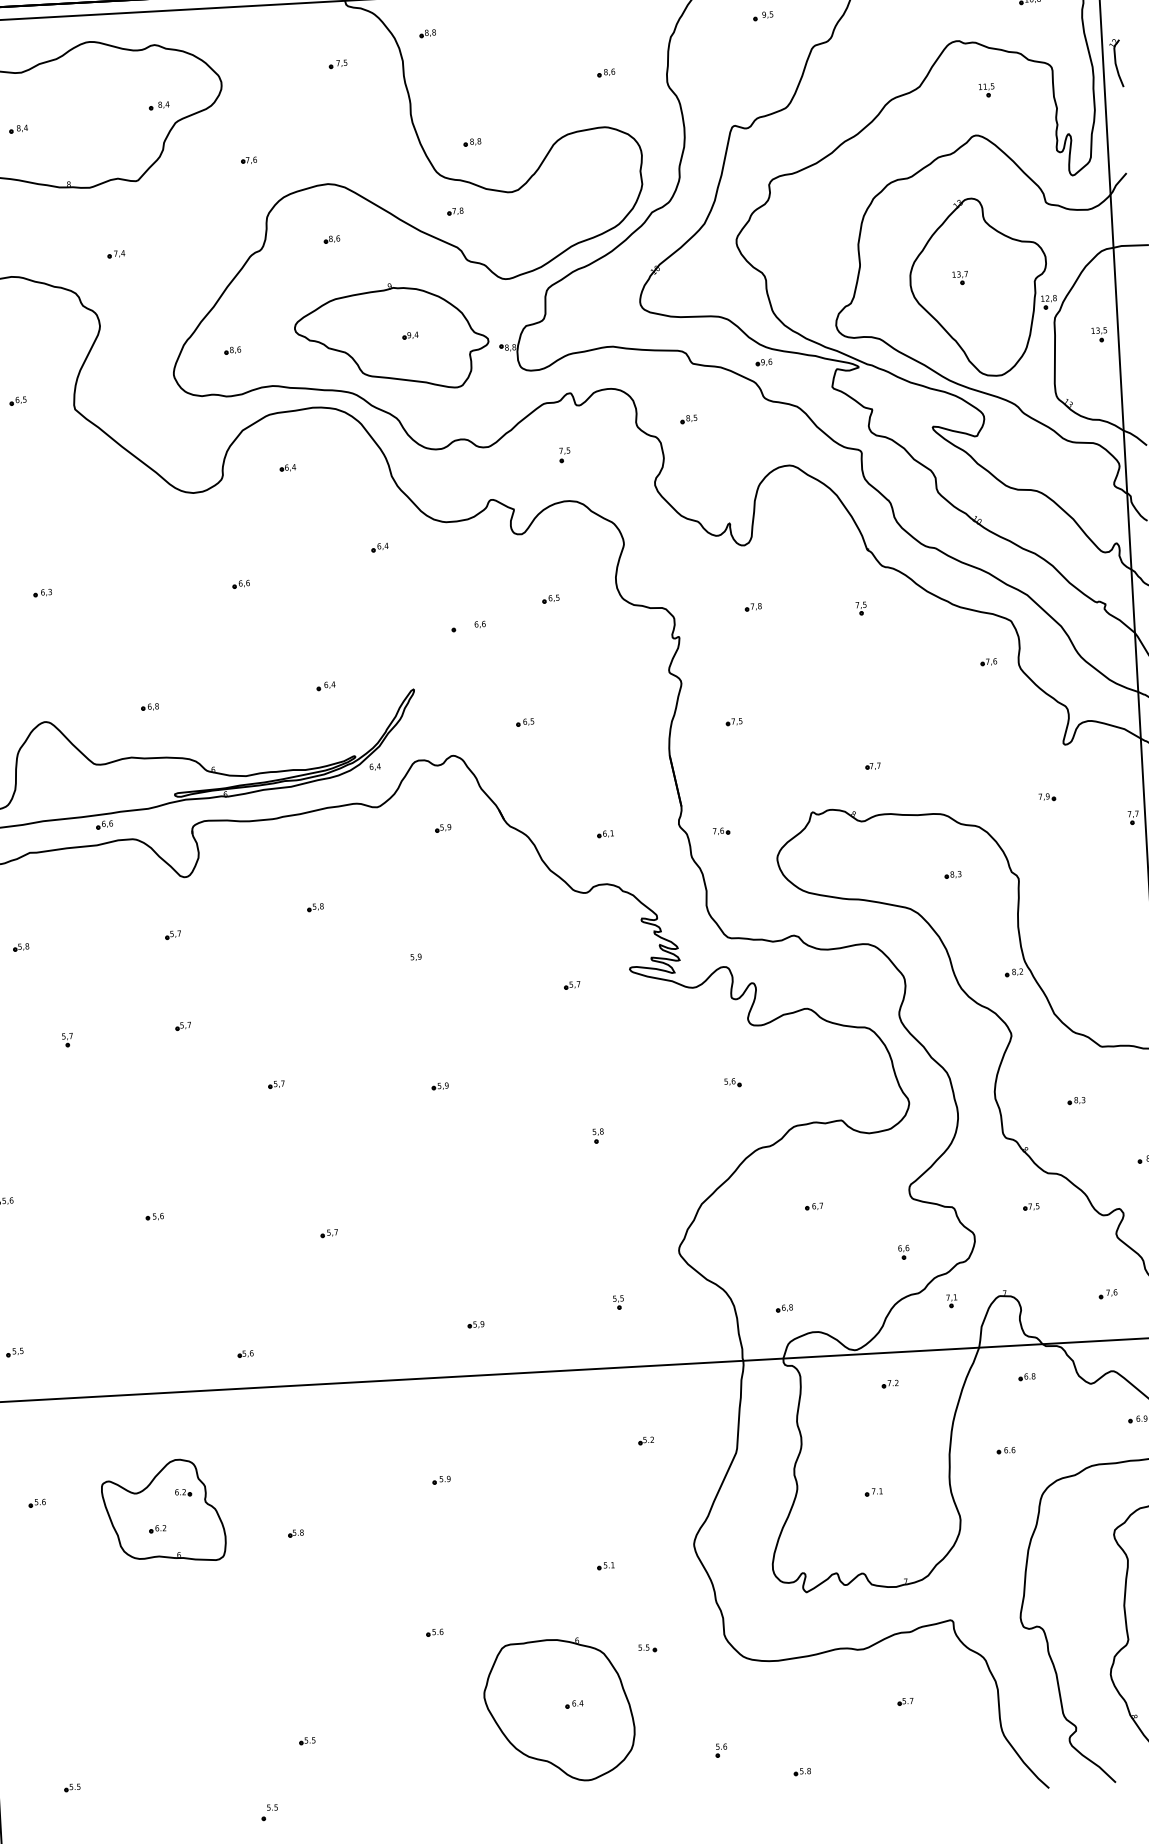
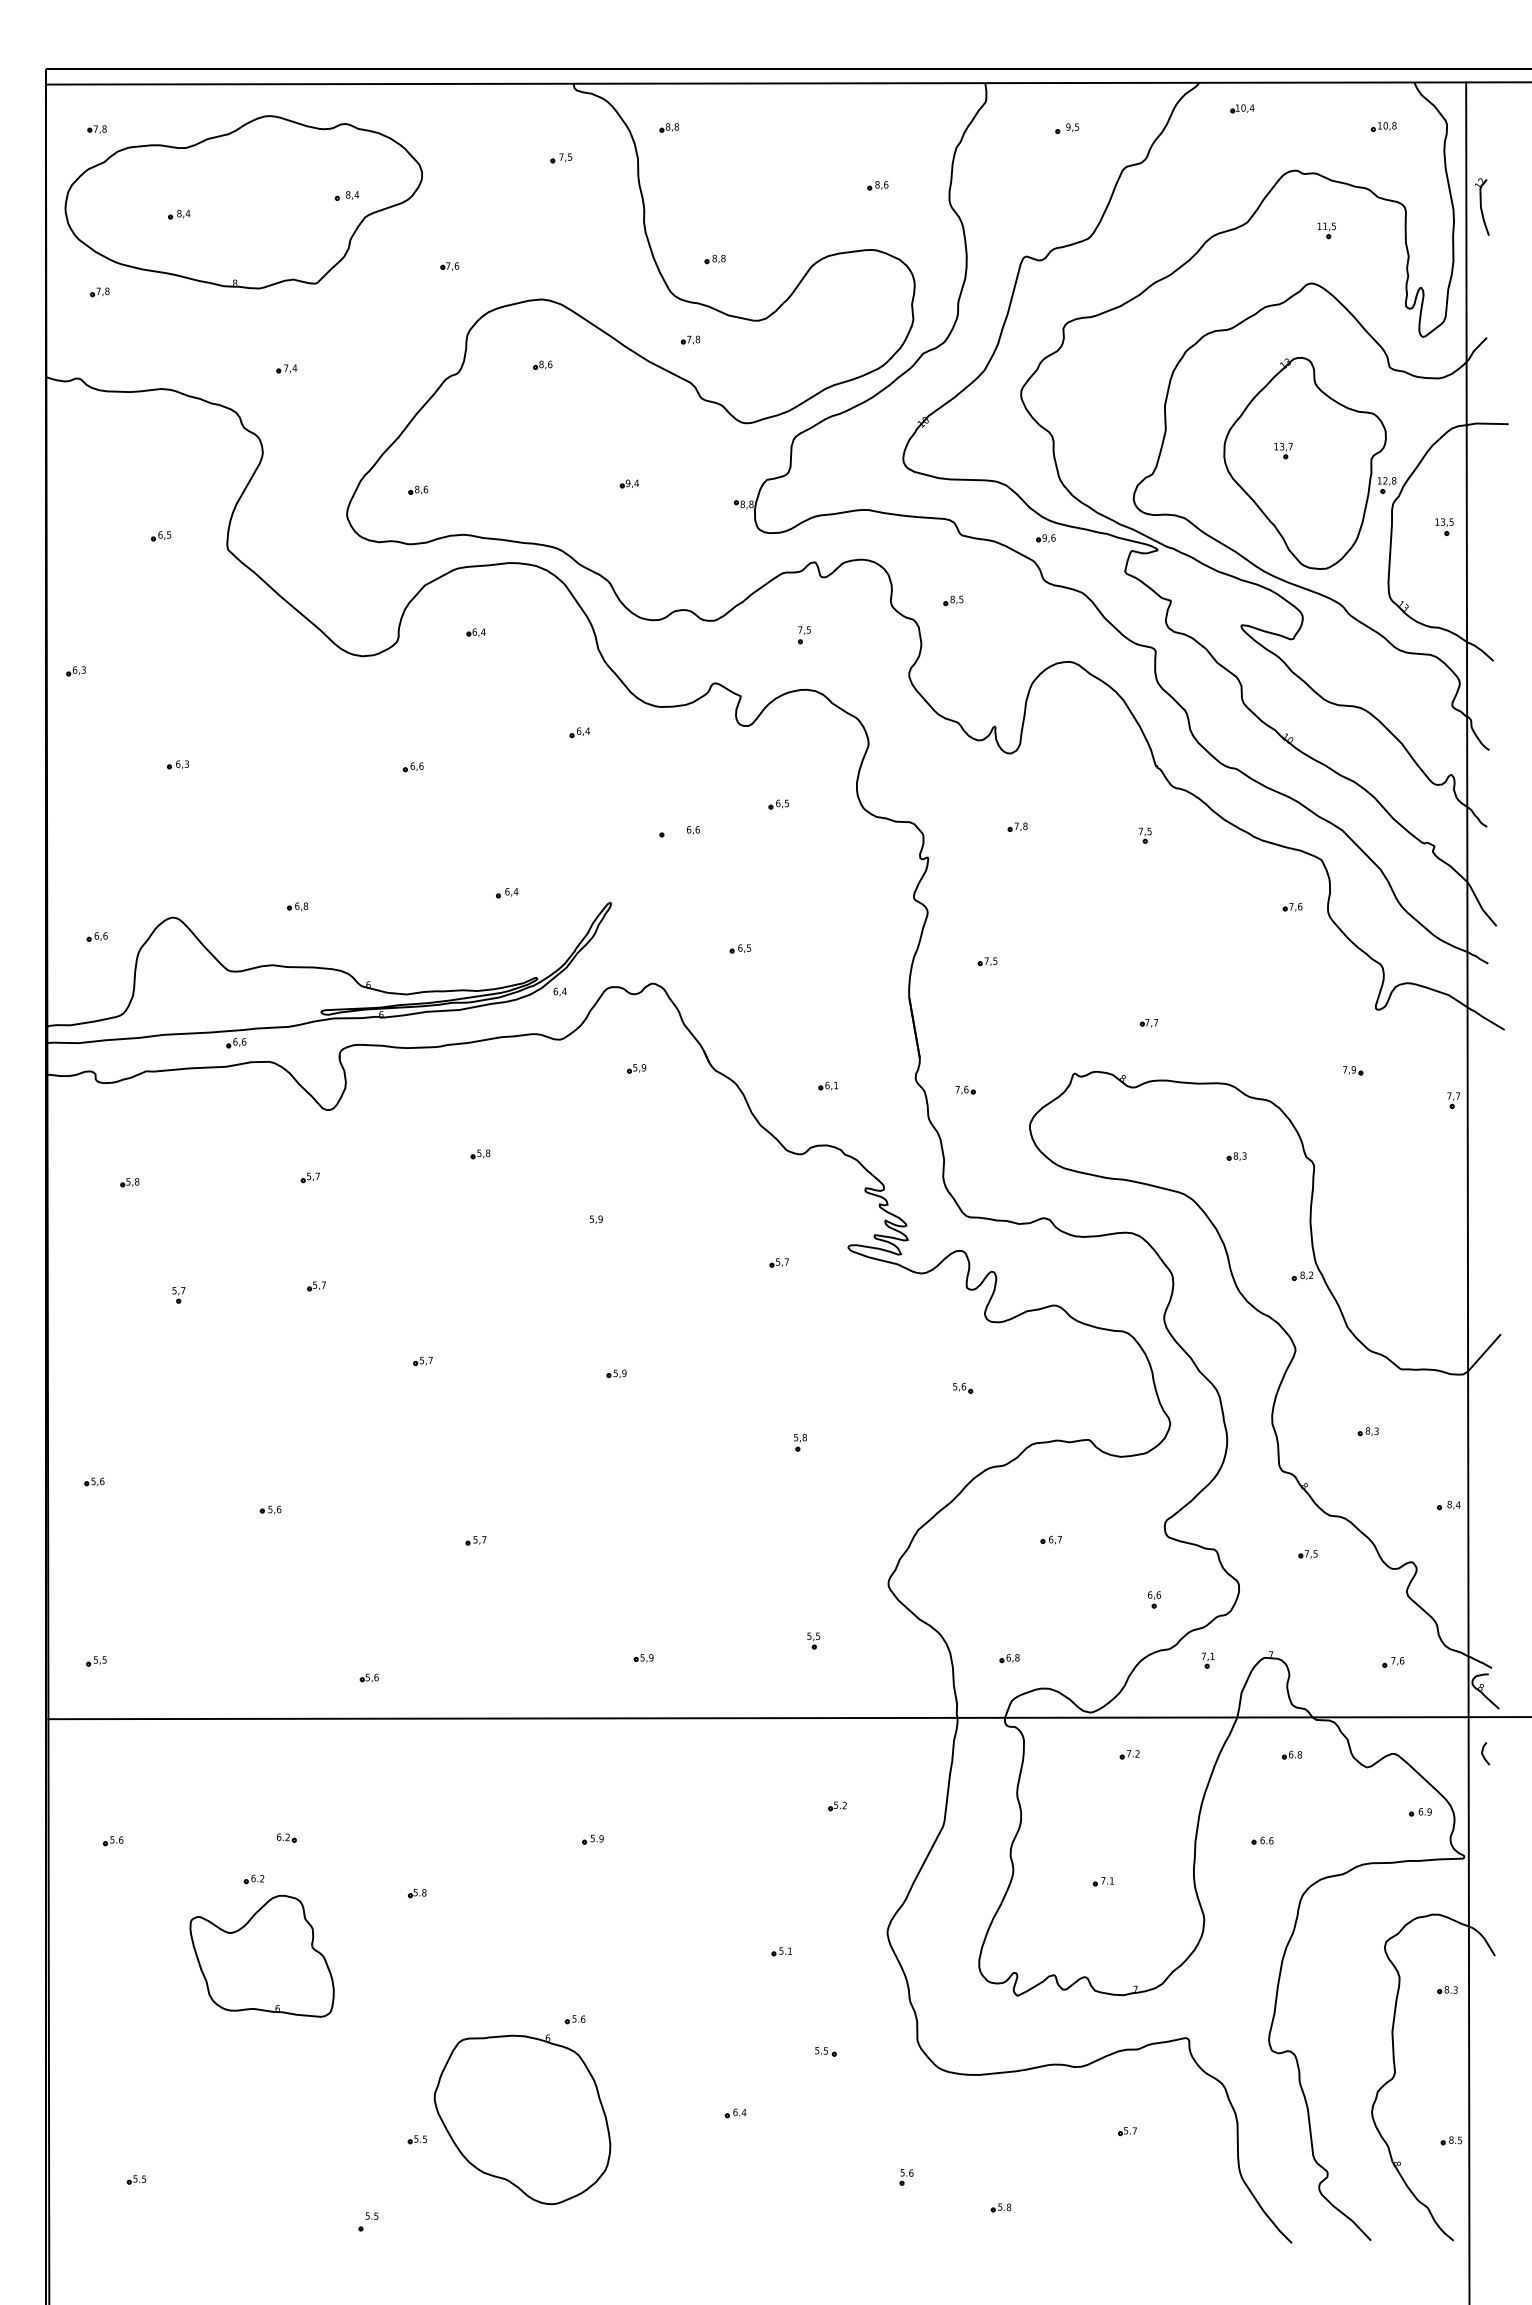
part: (391, 337) -> (607, 484), removed
part: (163, 1511) -> (261, 1956), moved
part: (559, 1710) -> (522, 2119), moved

